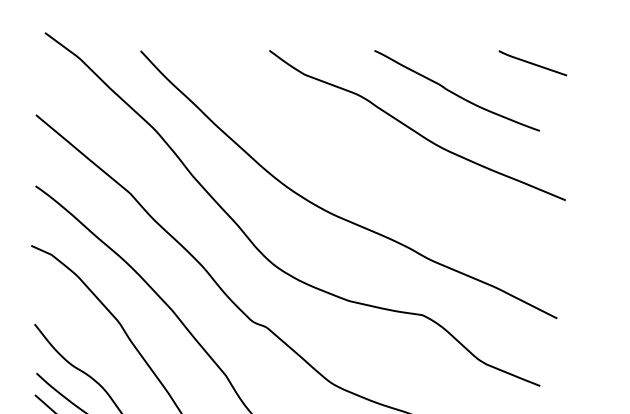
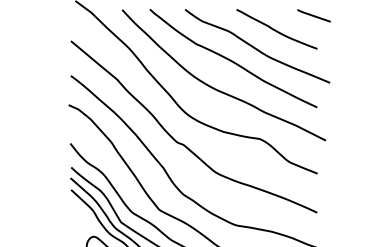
curve: (366, 154) -> (232, 60), added

